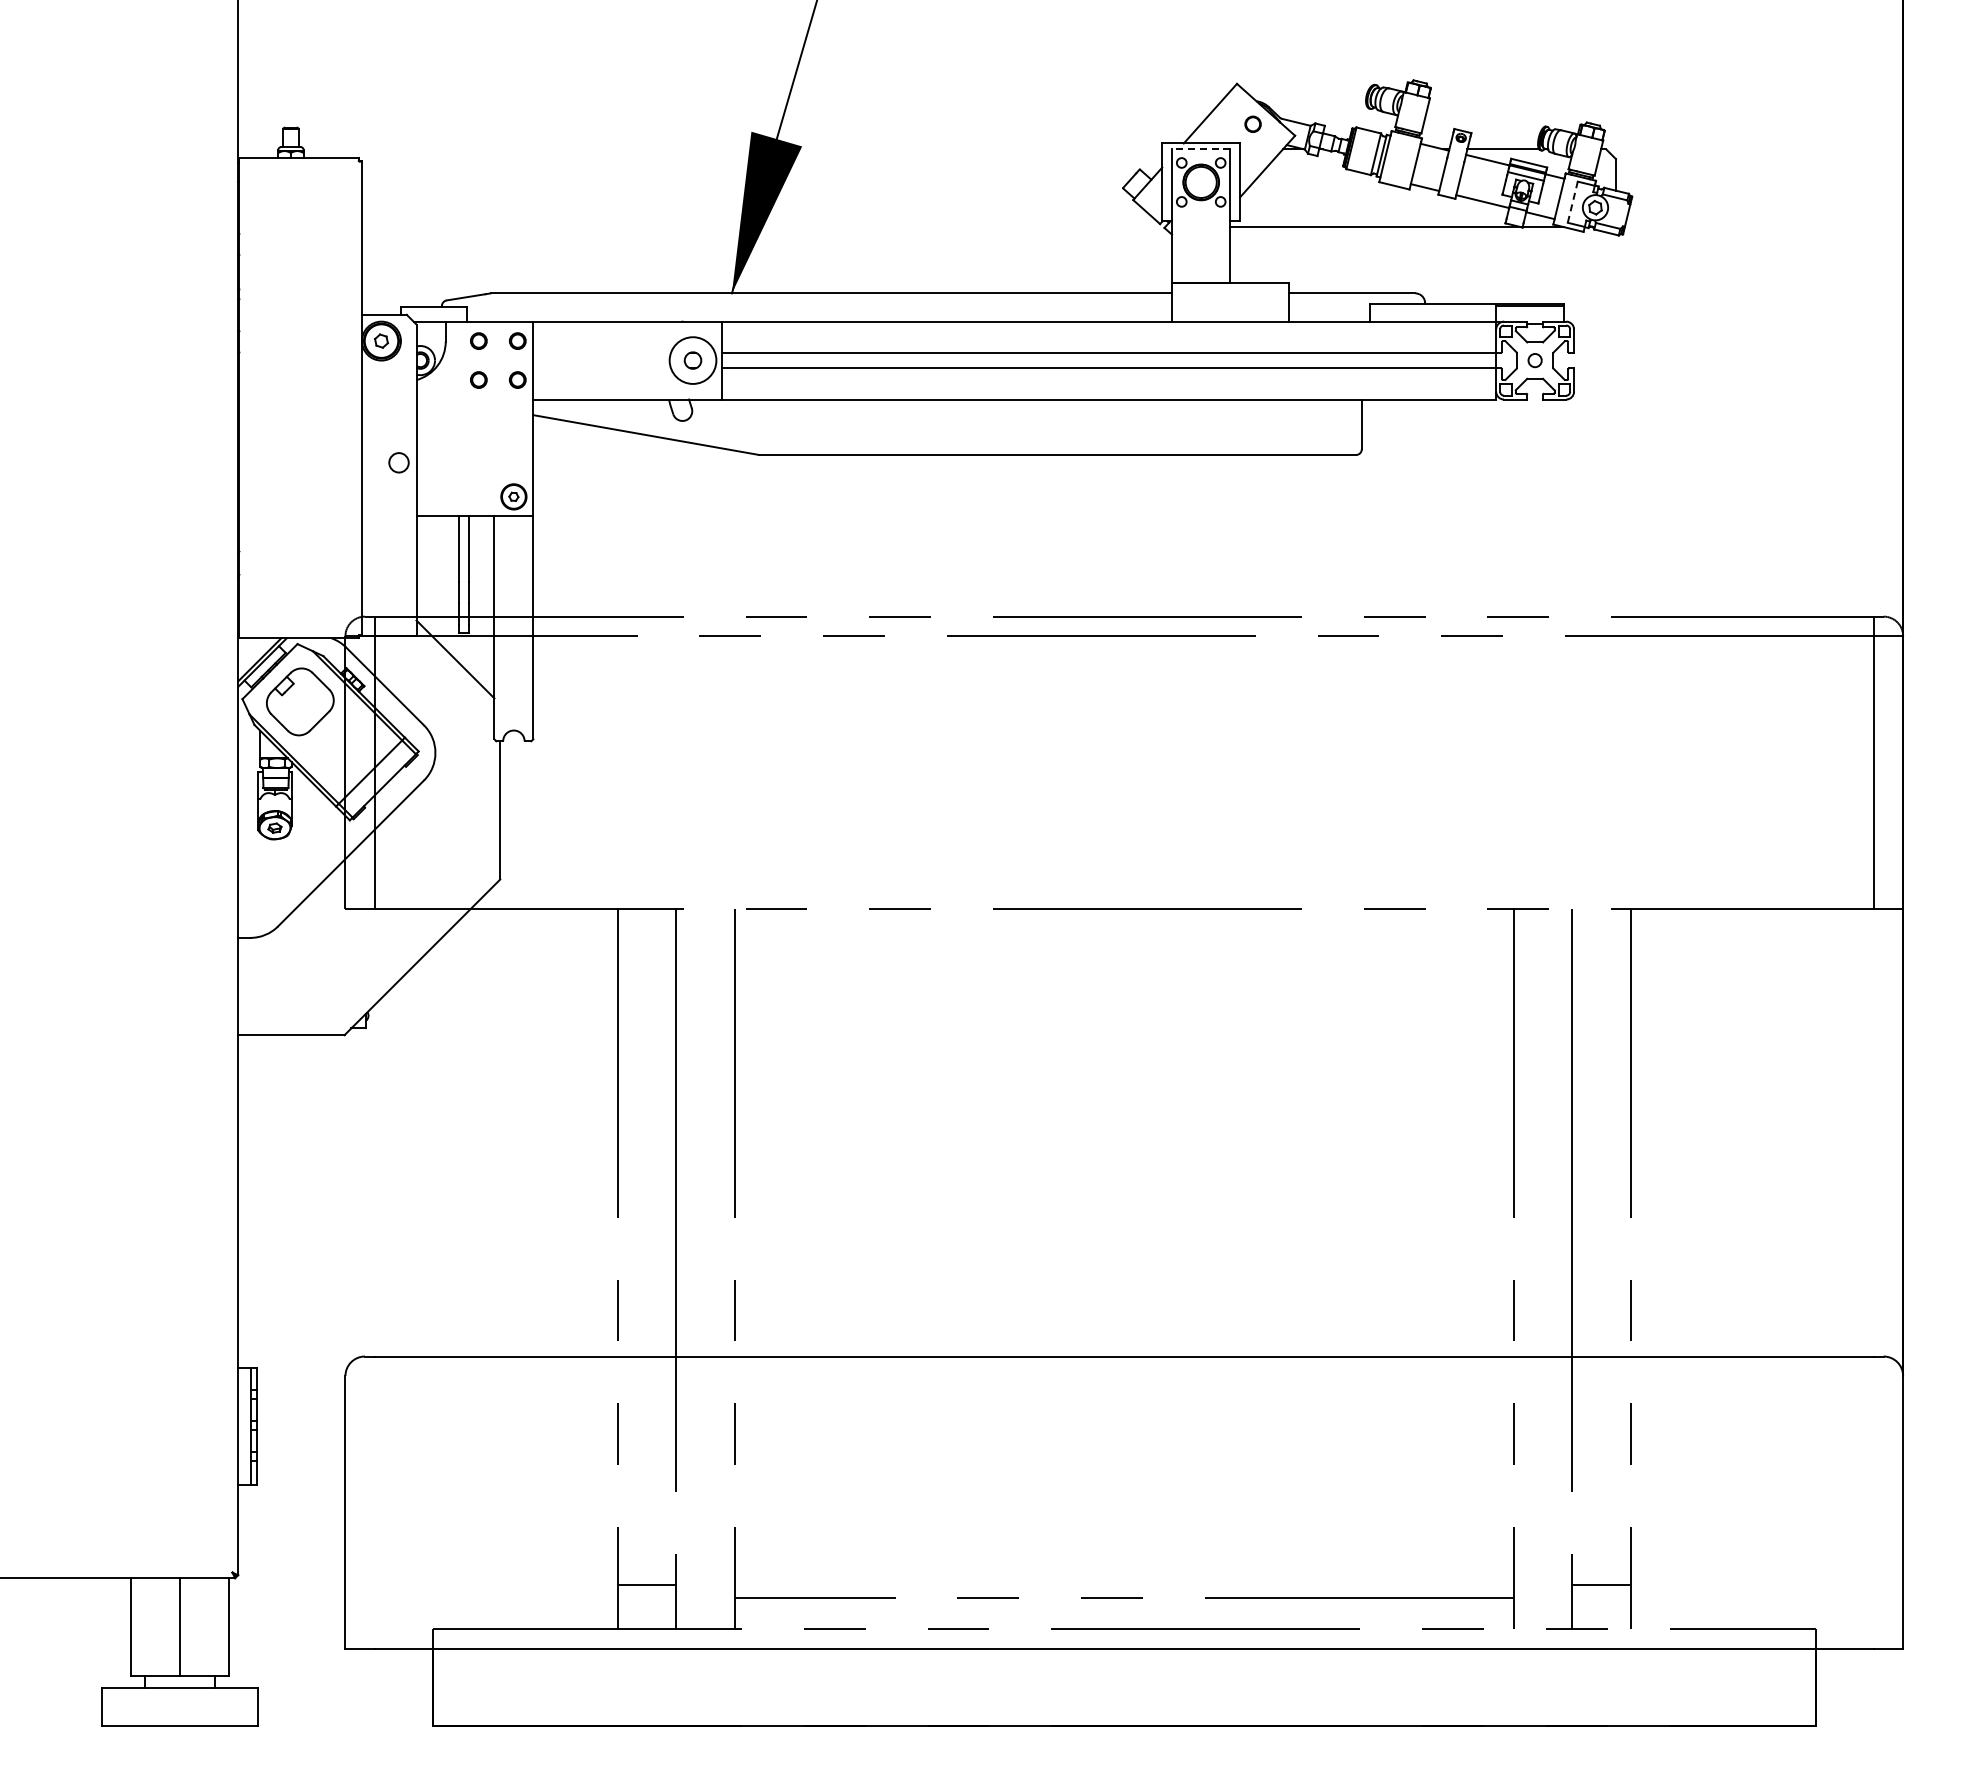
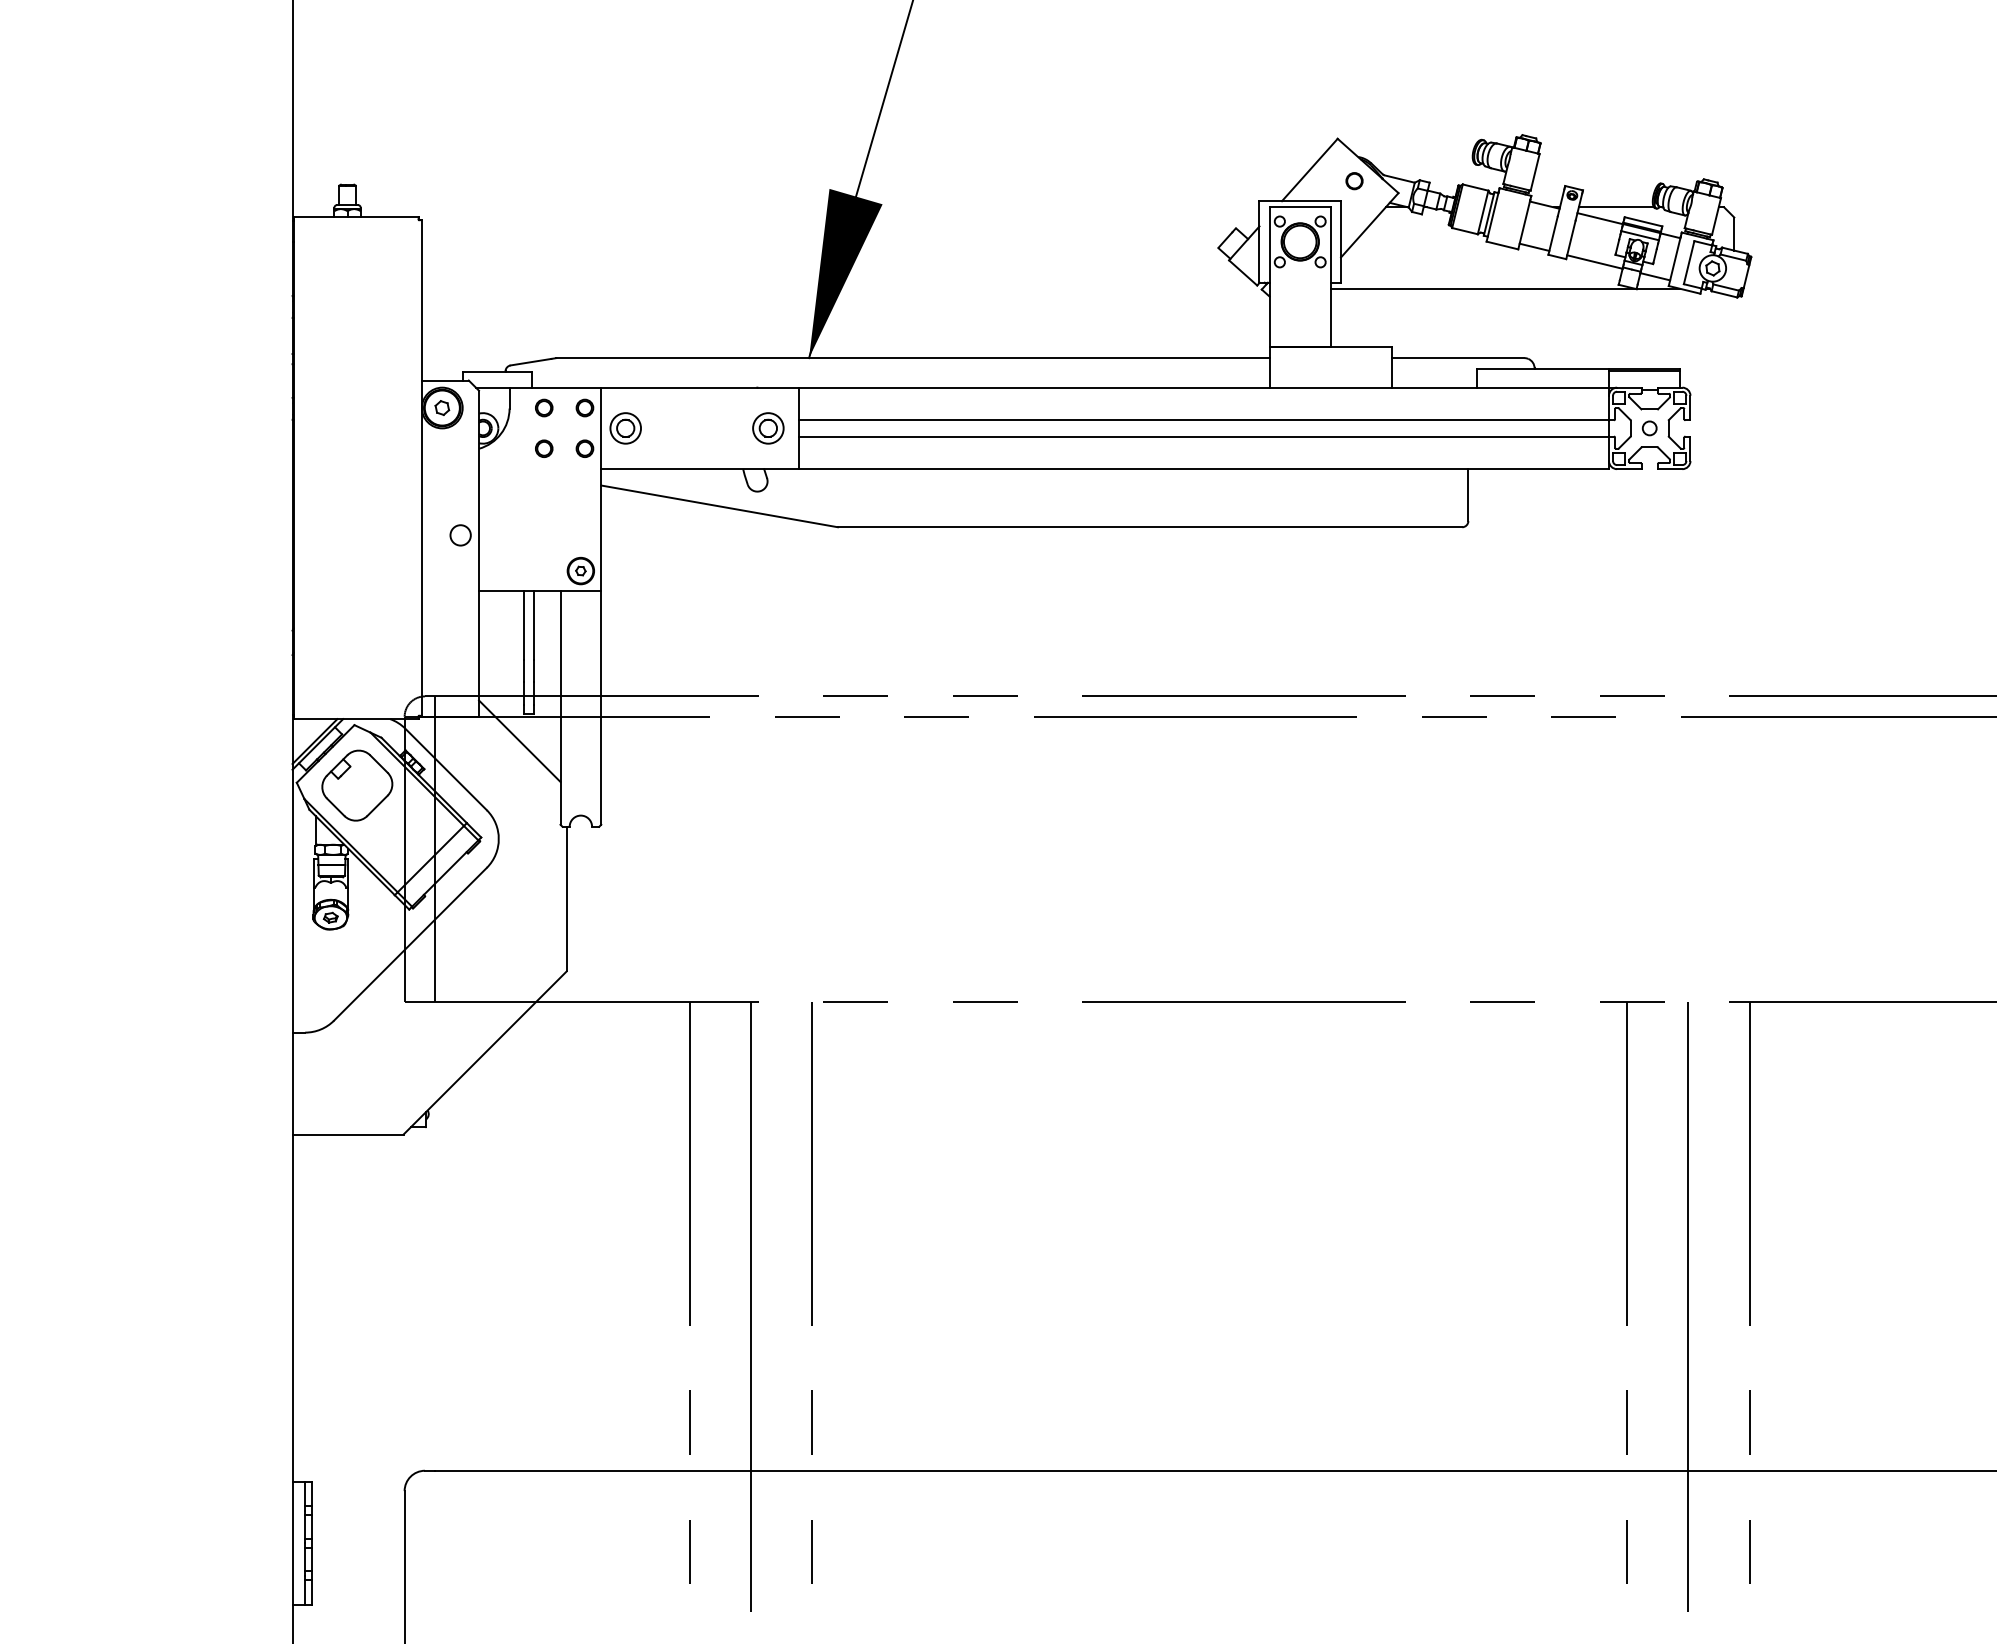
line: (1200, 149) -> (1299, 207), dashed -> solid
line: (1572, 201) -> (1688, 261), dashed -> solid
part: (556, 360) -> (625, 428), added
circle: (692, 360) -> (767, 428), size x0.62

